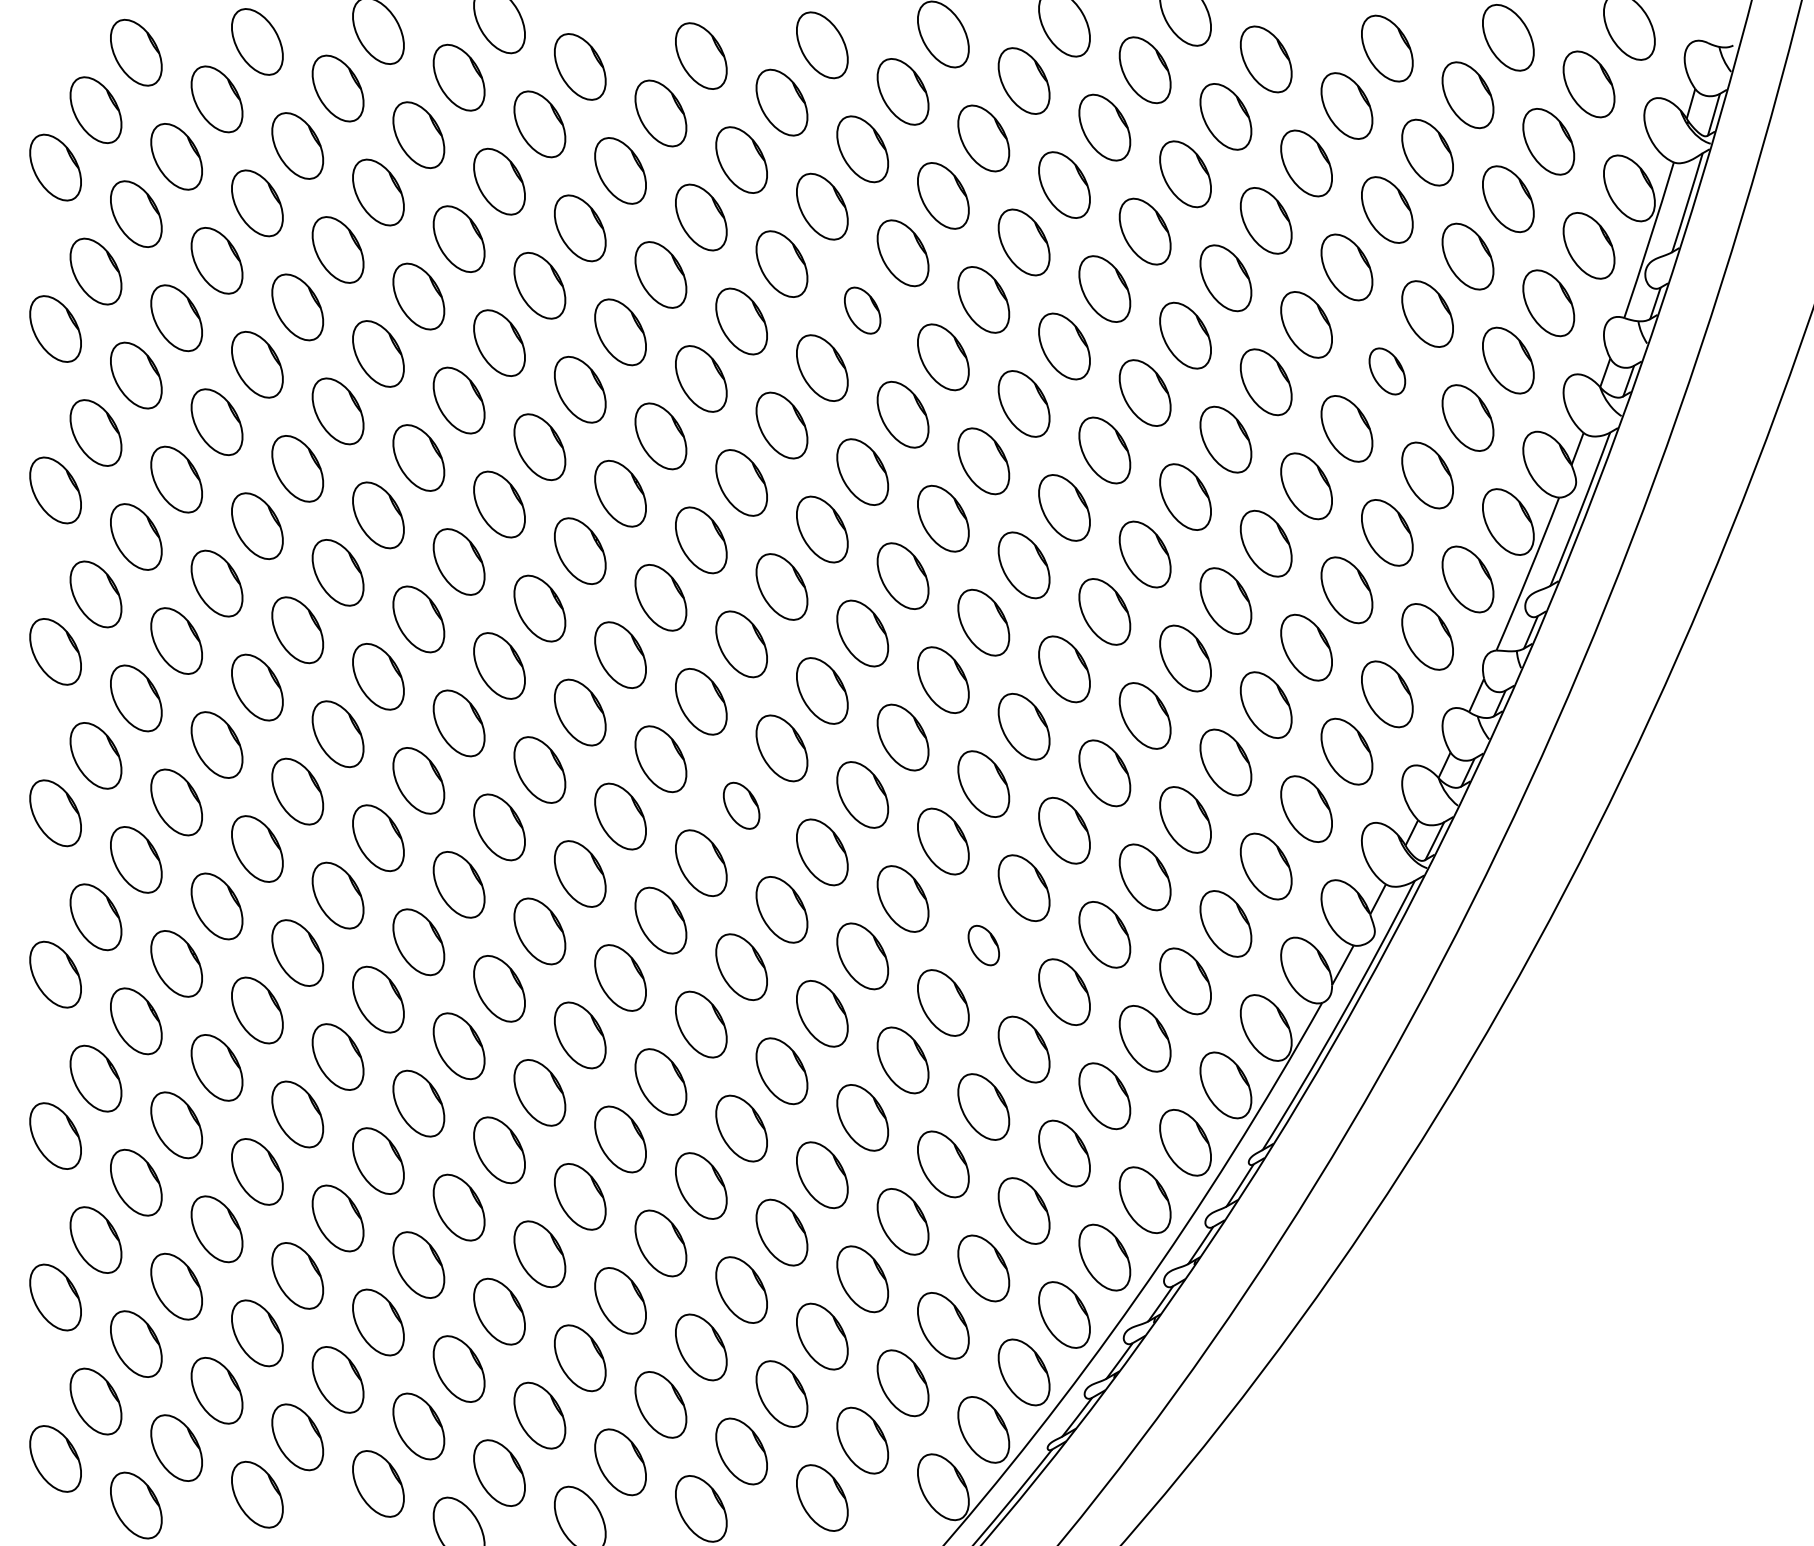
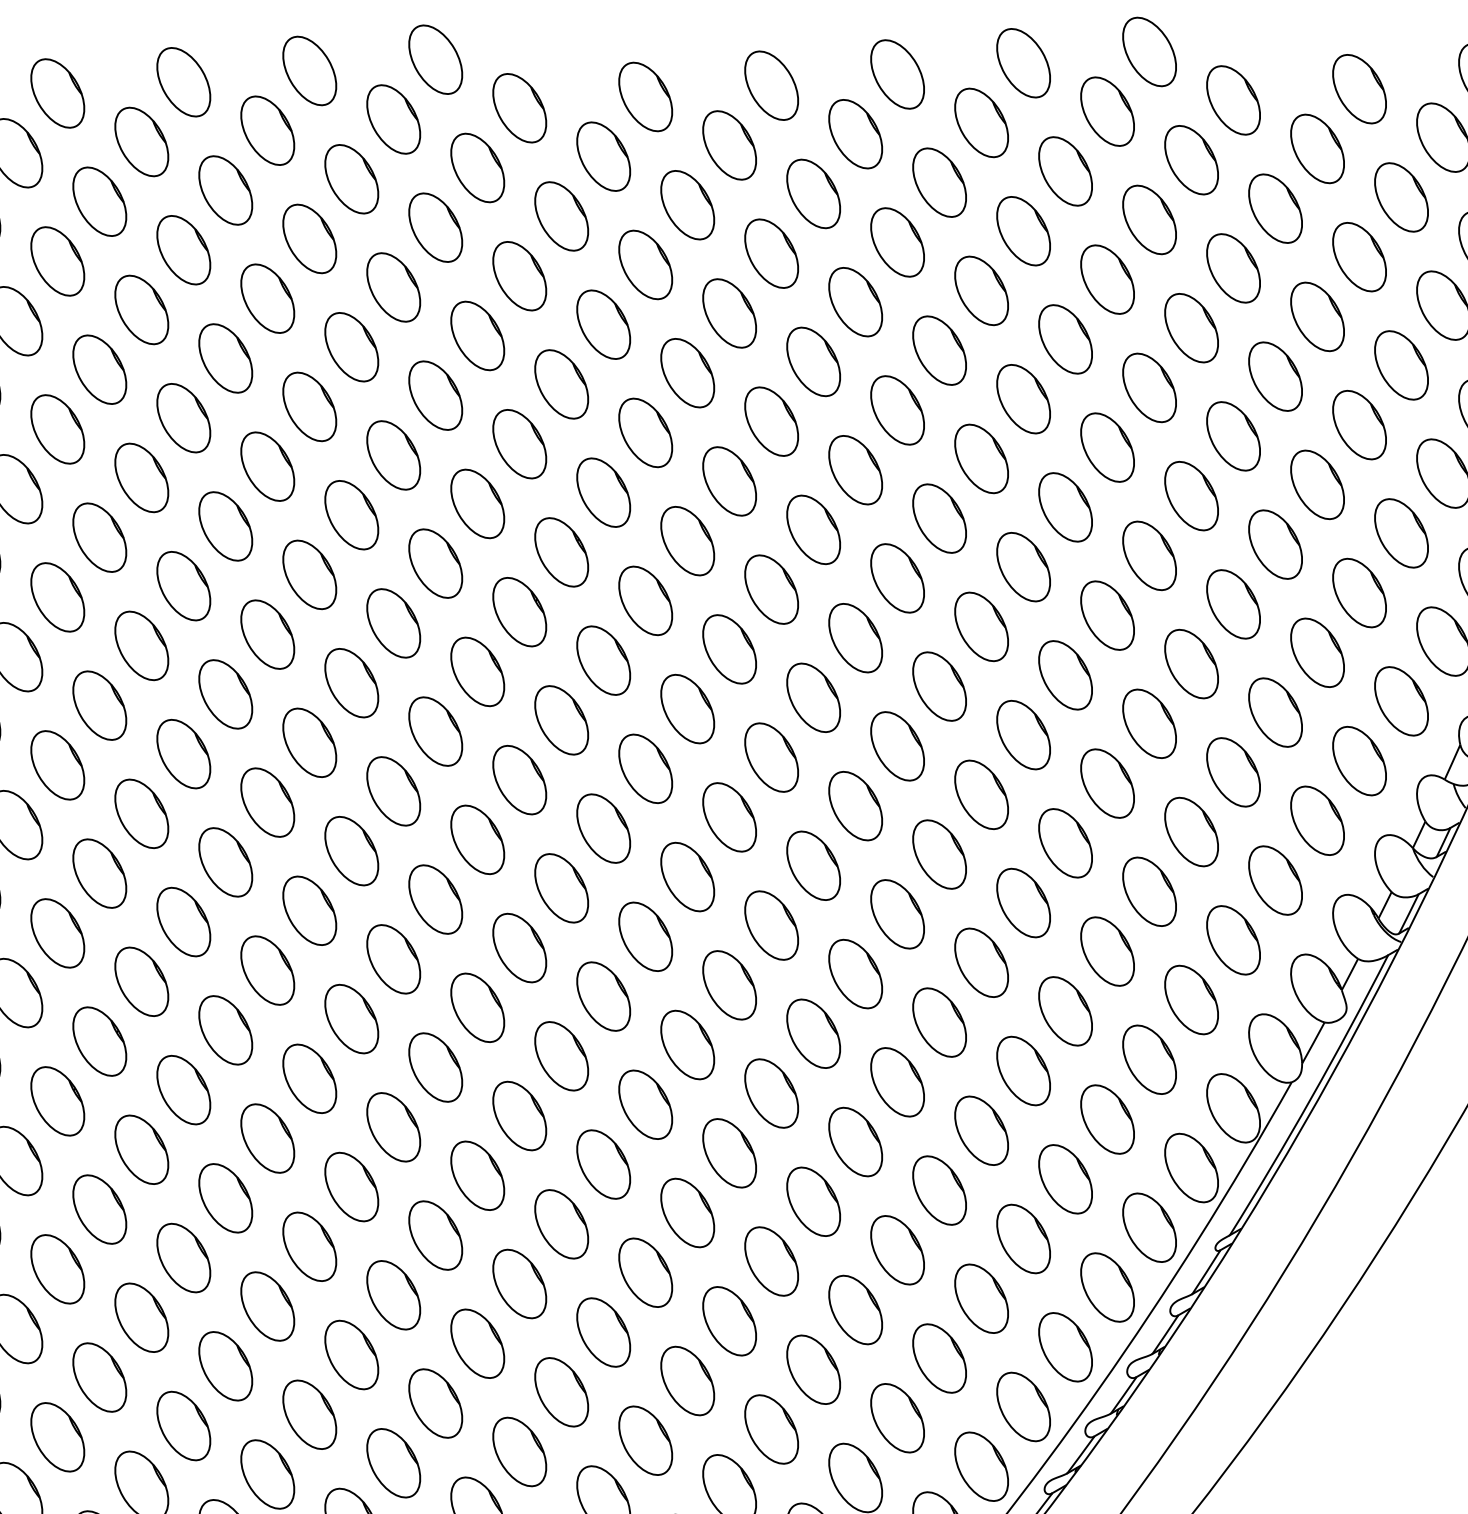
part: (862, 310) -> (813, 361), size x1.43
part: (1387, 371) -> (1359, 425), size x1.43
part: (741, 805) -> (687, 876), size x1.43
part: (983, 945) -> (939, 1022), size x1.67

